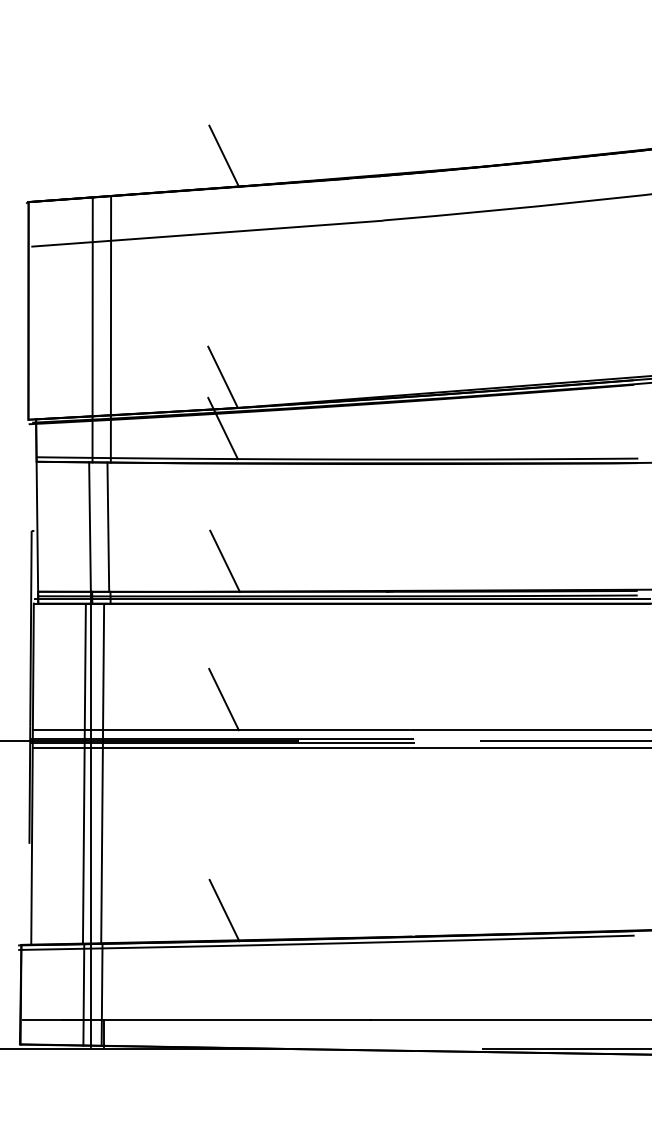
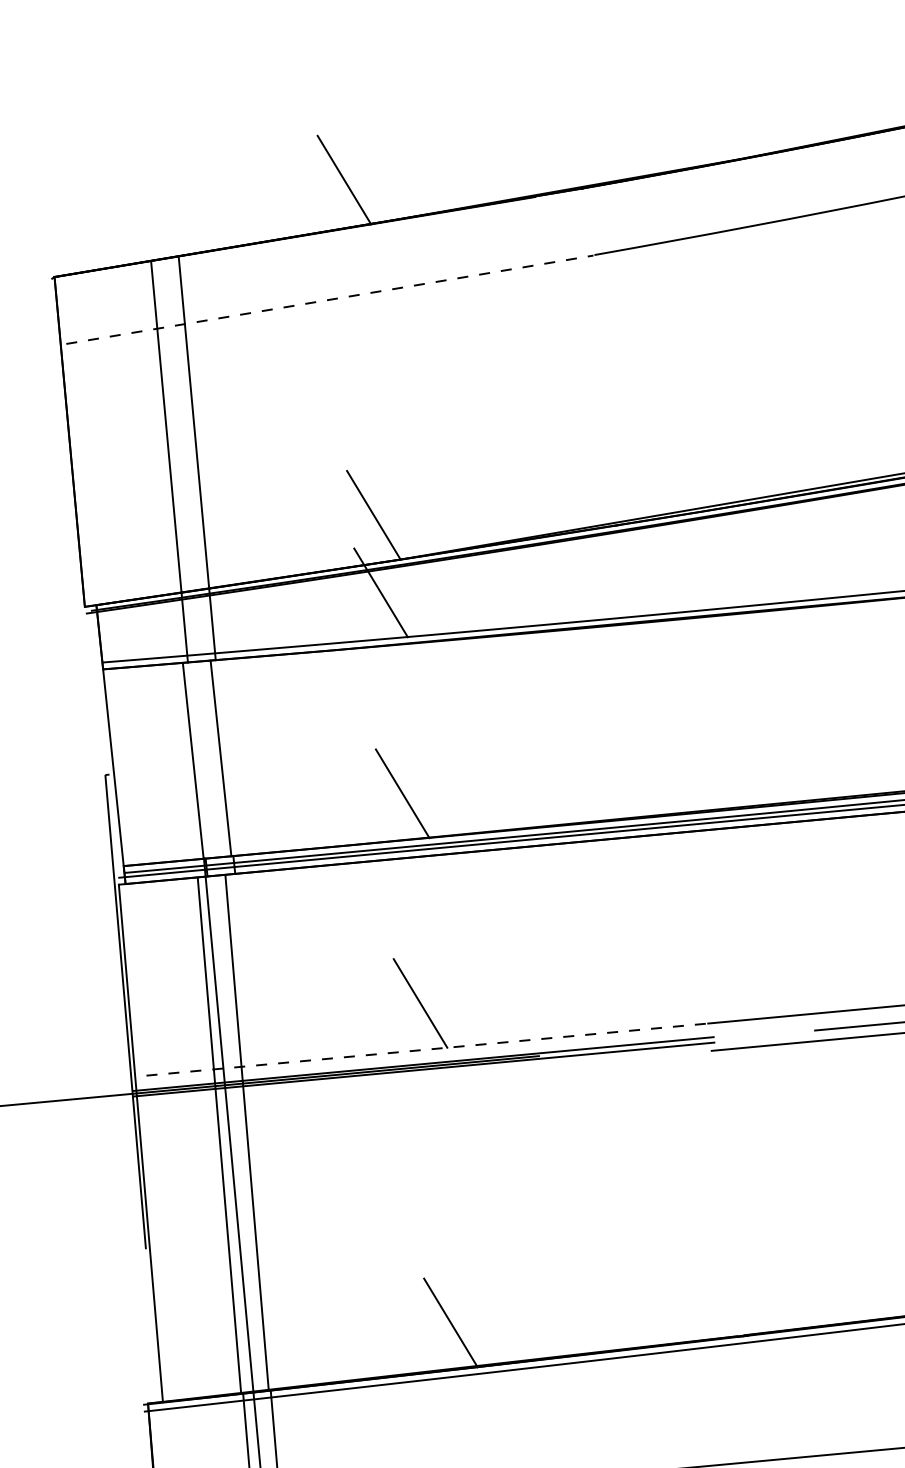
line: (207, 233) -> (329, 299), solid -> dashed
line: (220, 730) -> (419, 1050), solid -> dashed
line: (220, 748) -> (422, 1077), removed

